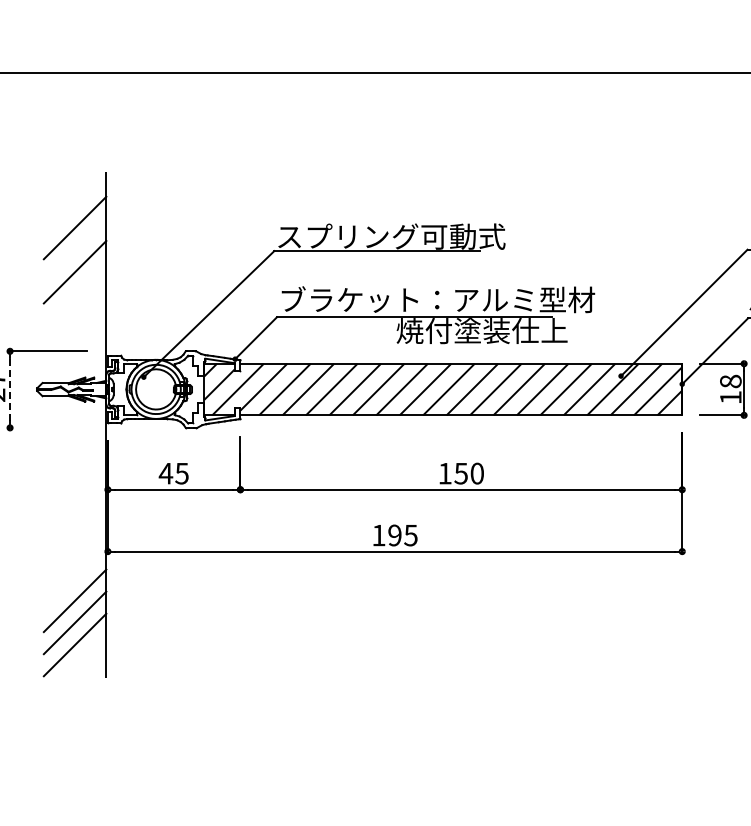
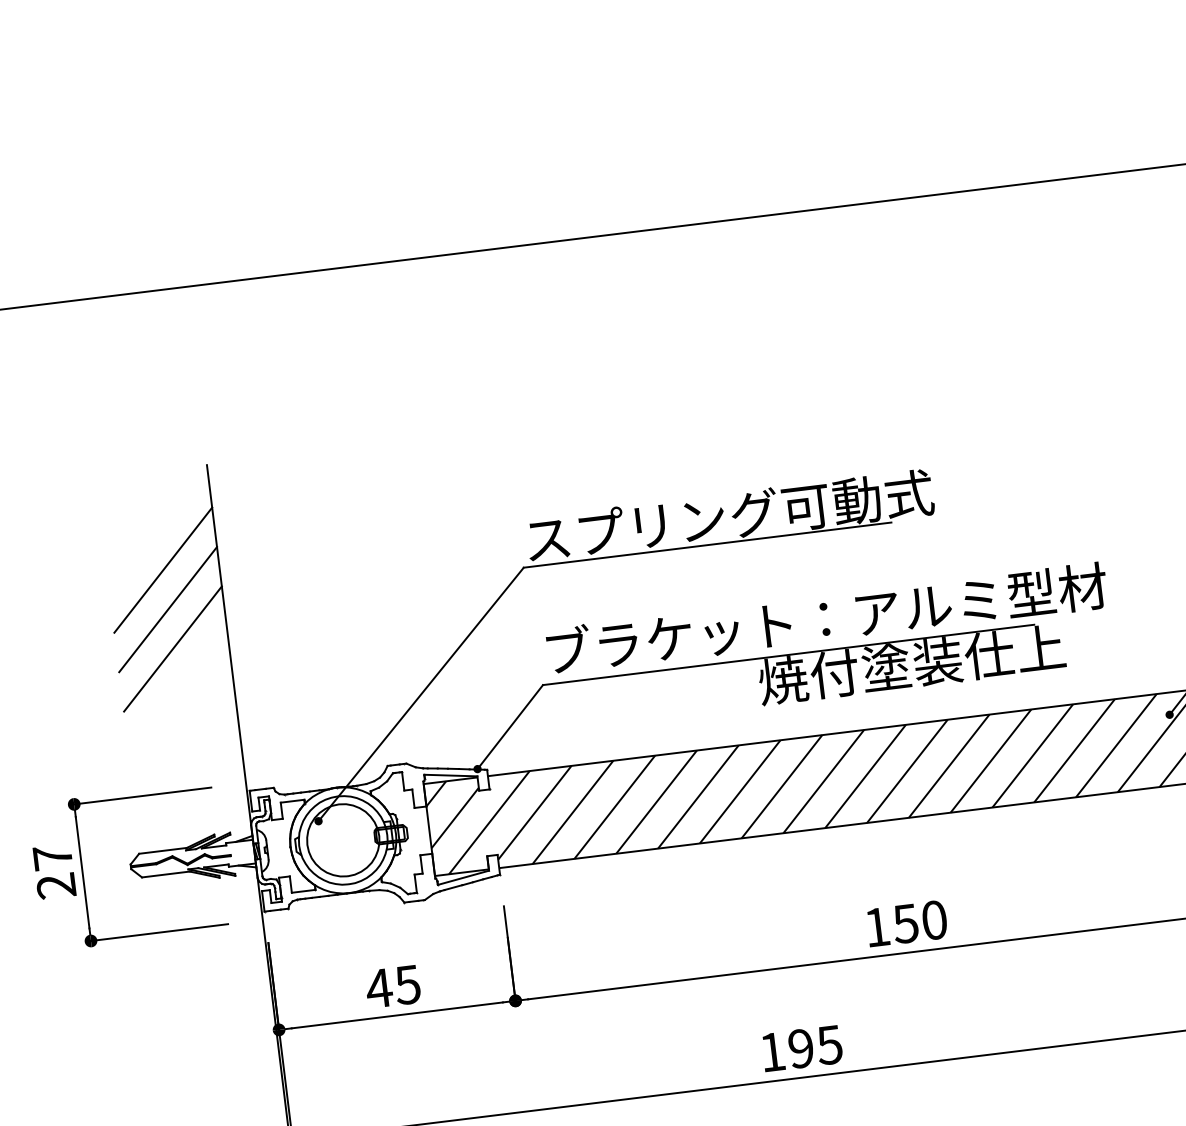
line: (74, 249) -> (166, 608), added
line: (10, 389) -> (83, 872), dashed -> solid
line: (48, 427) -> (159, 931), added

